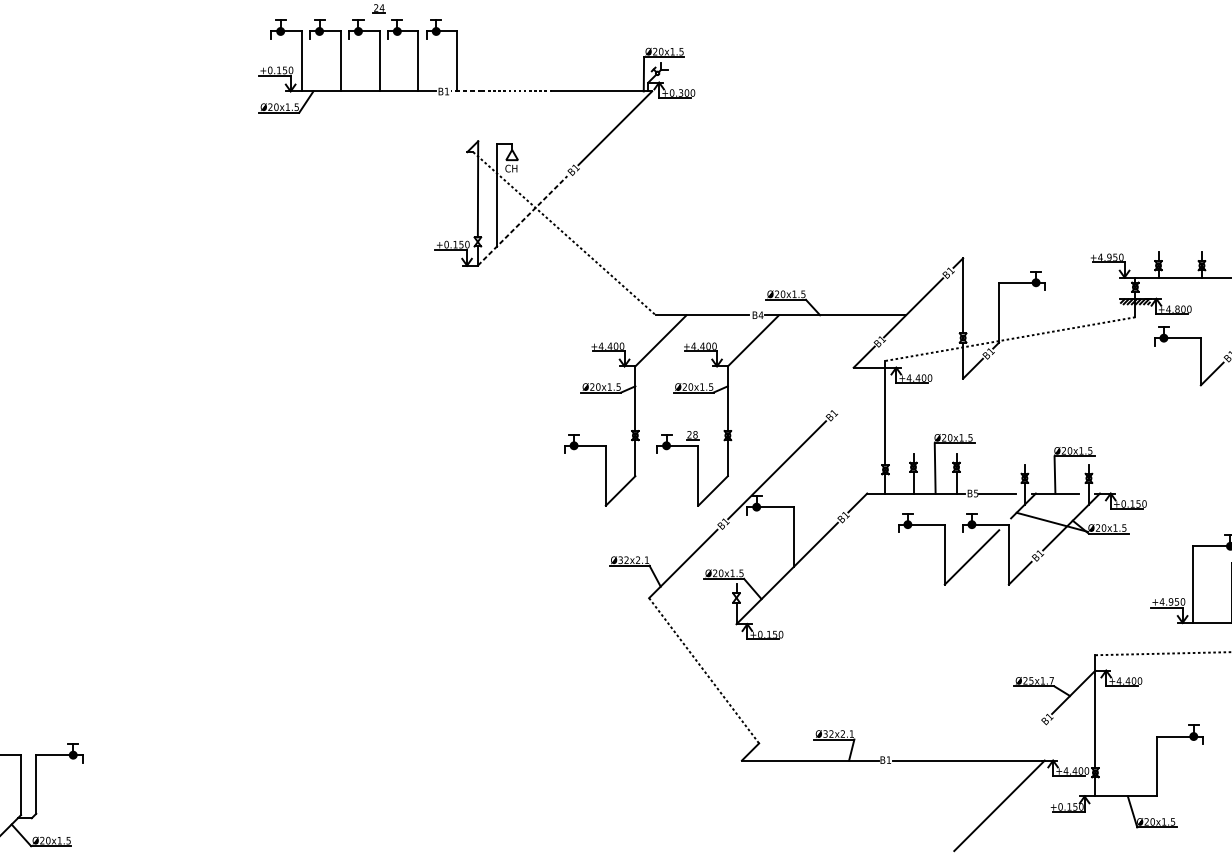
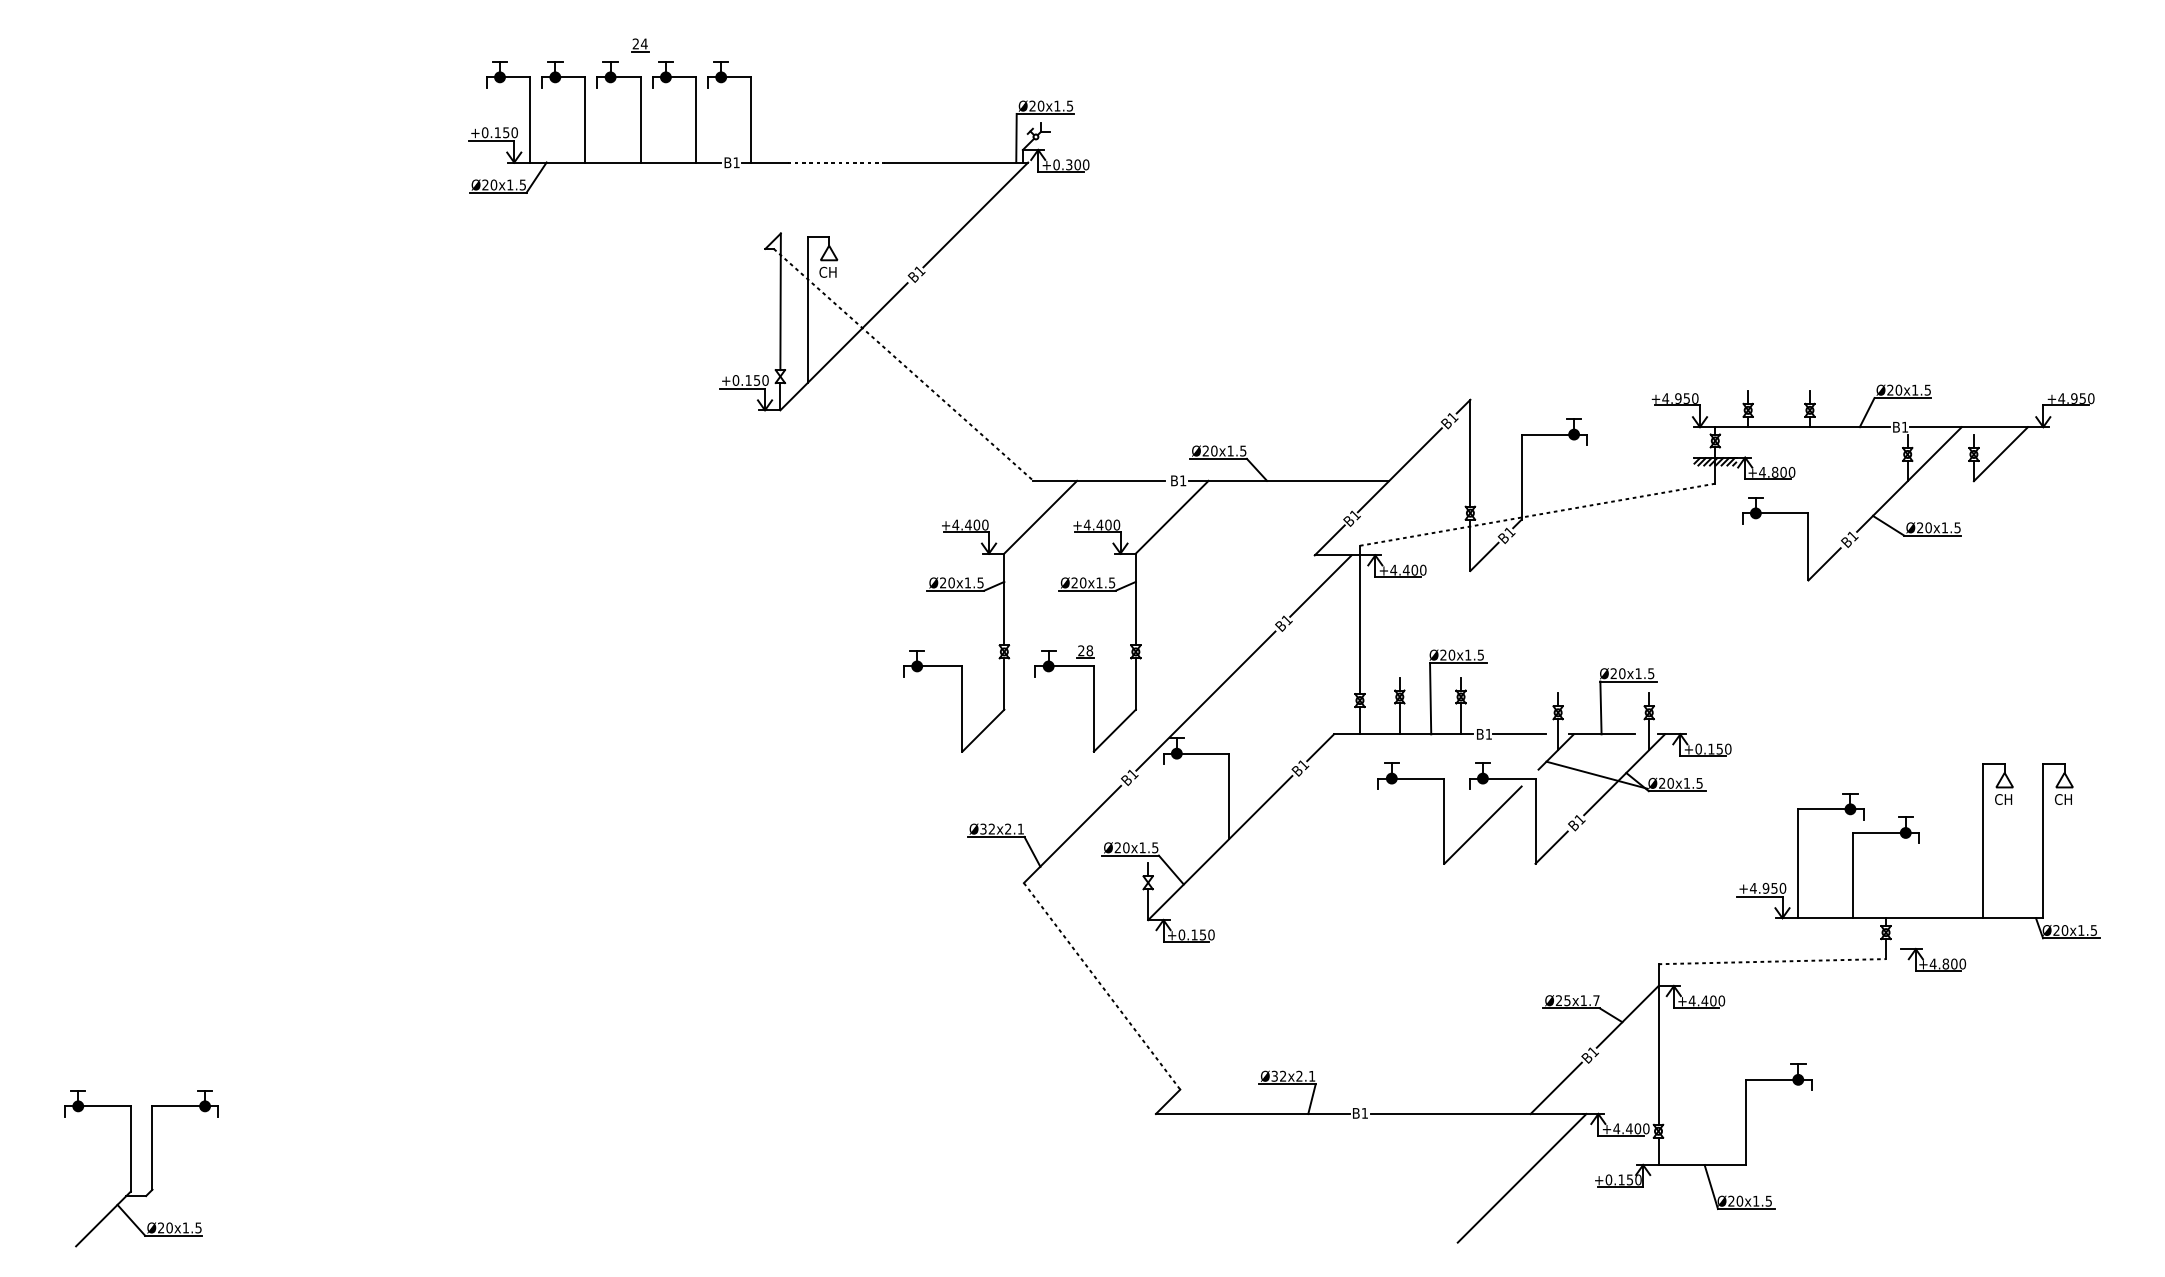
line: (466, 91) -> (764, 162), dashed -> solid
line: (522, 220) -> (844, 346), dashed -> solid
text: (760, 315) -> (1182, 480), B4 -> B1
line: (857, 388) -> (1320, 585), added
text: (975, 493) -> (1488, 734), B5 -> B1
line: (1022, 742) -> (1555, 1088), added

